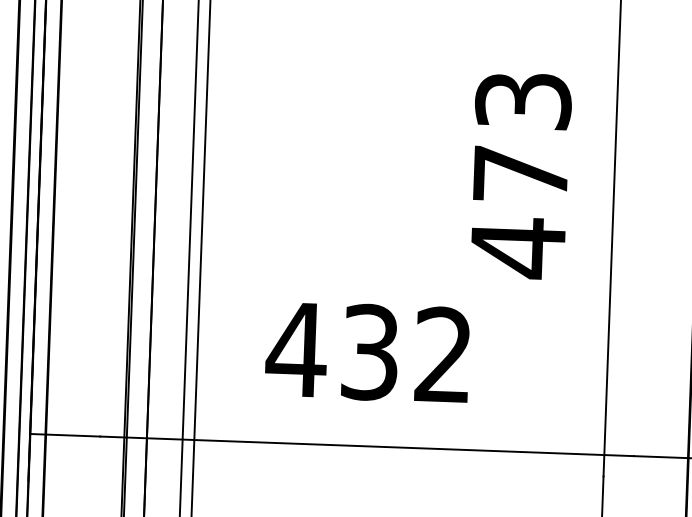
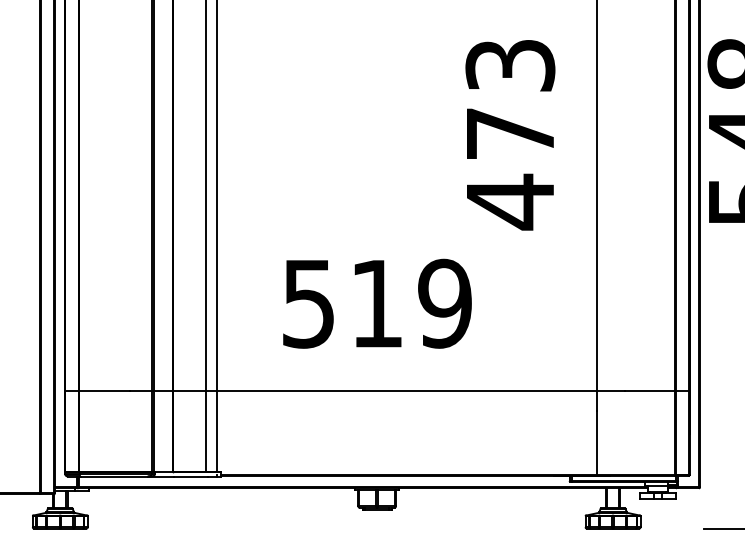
text: (368, 352) -> (375, 303), 432 -> 519

